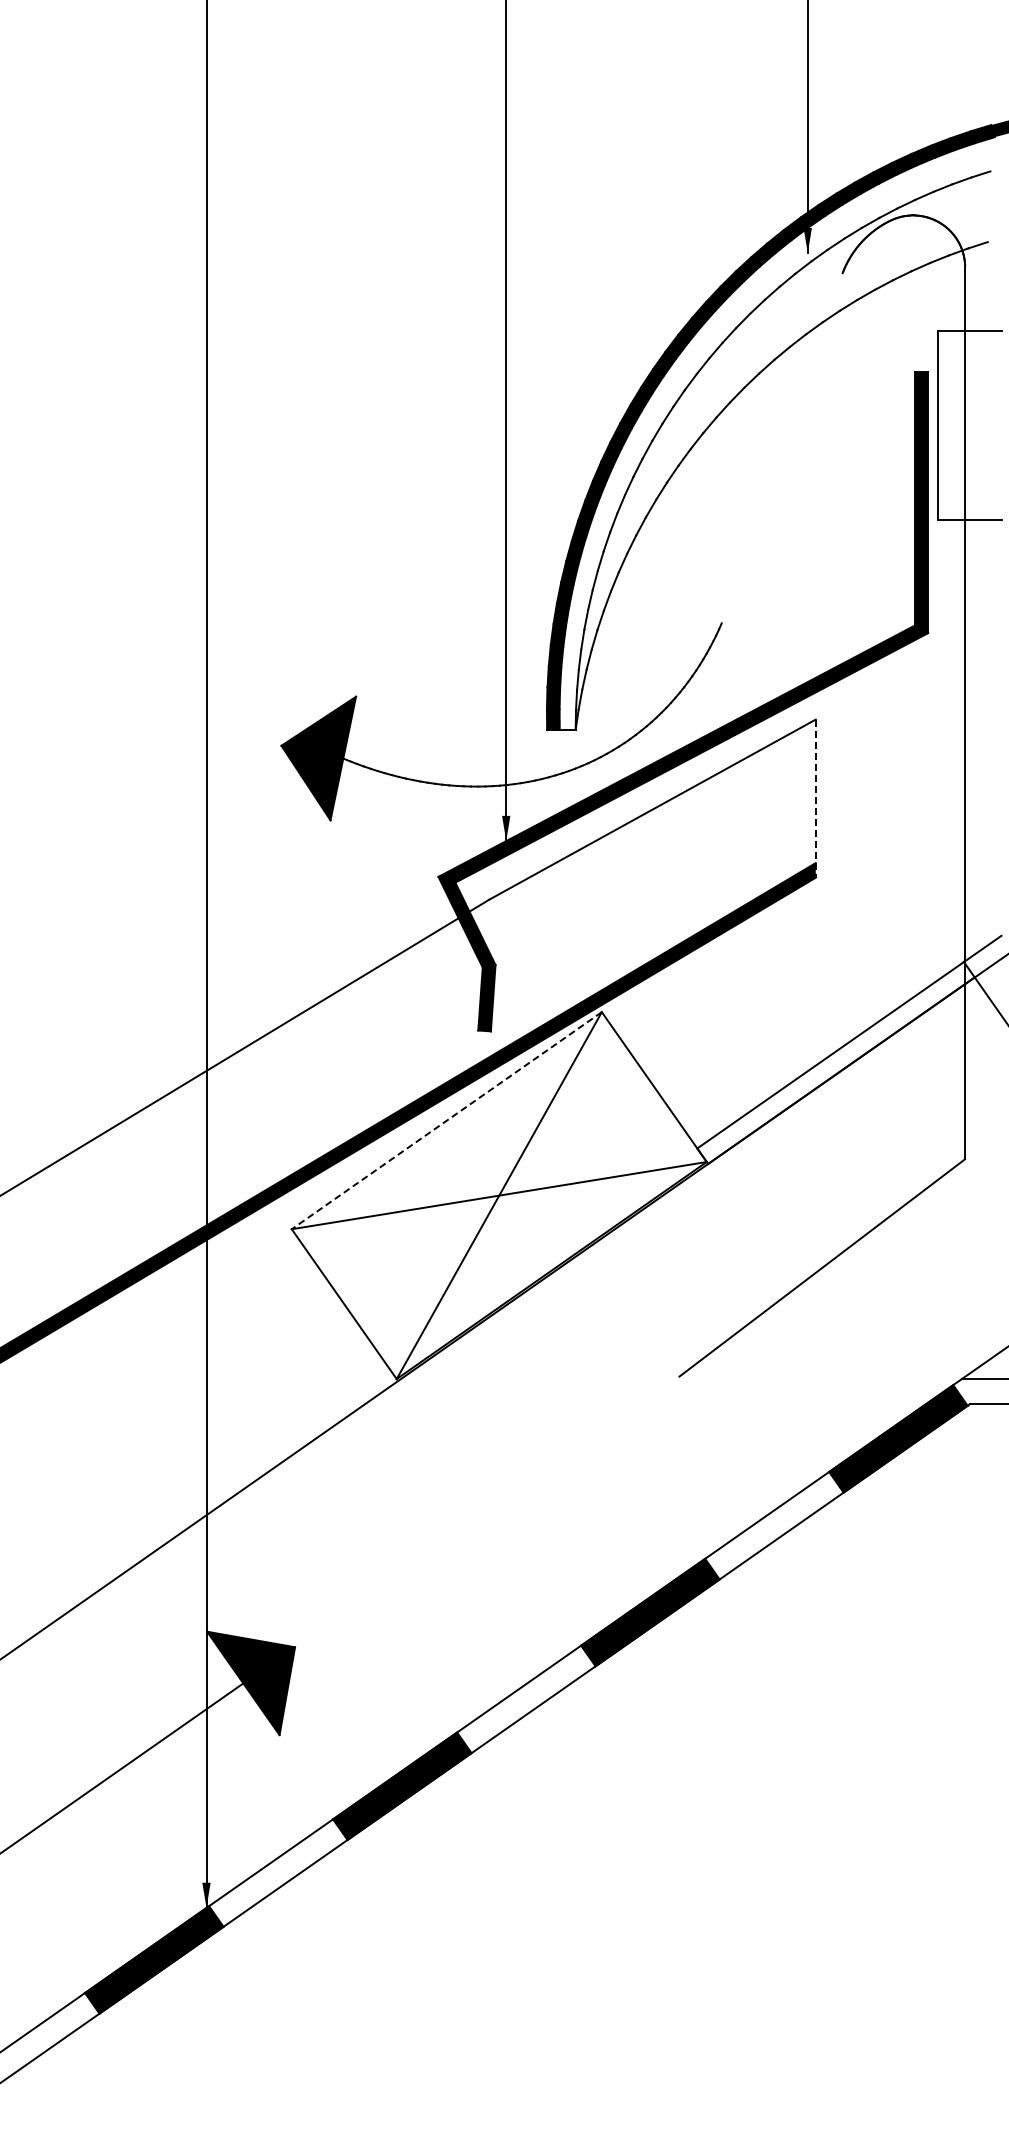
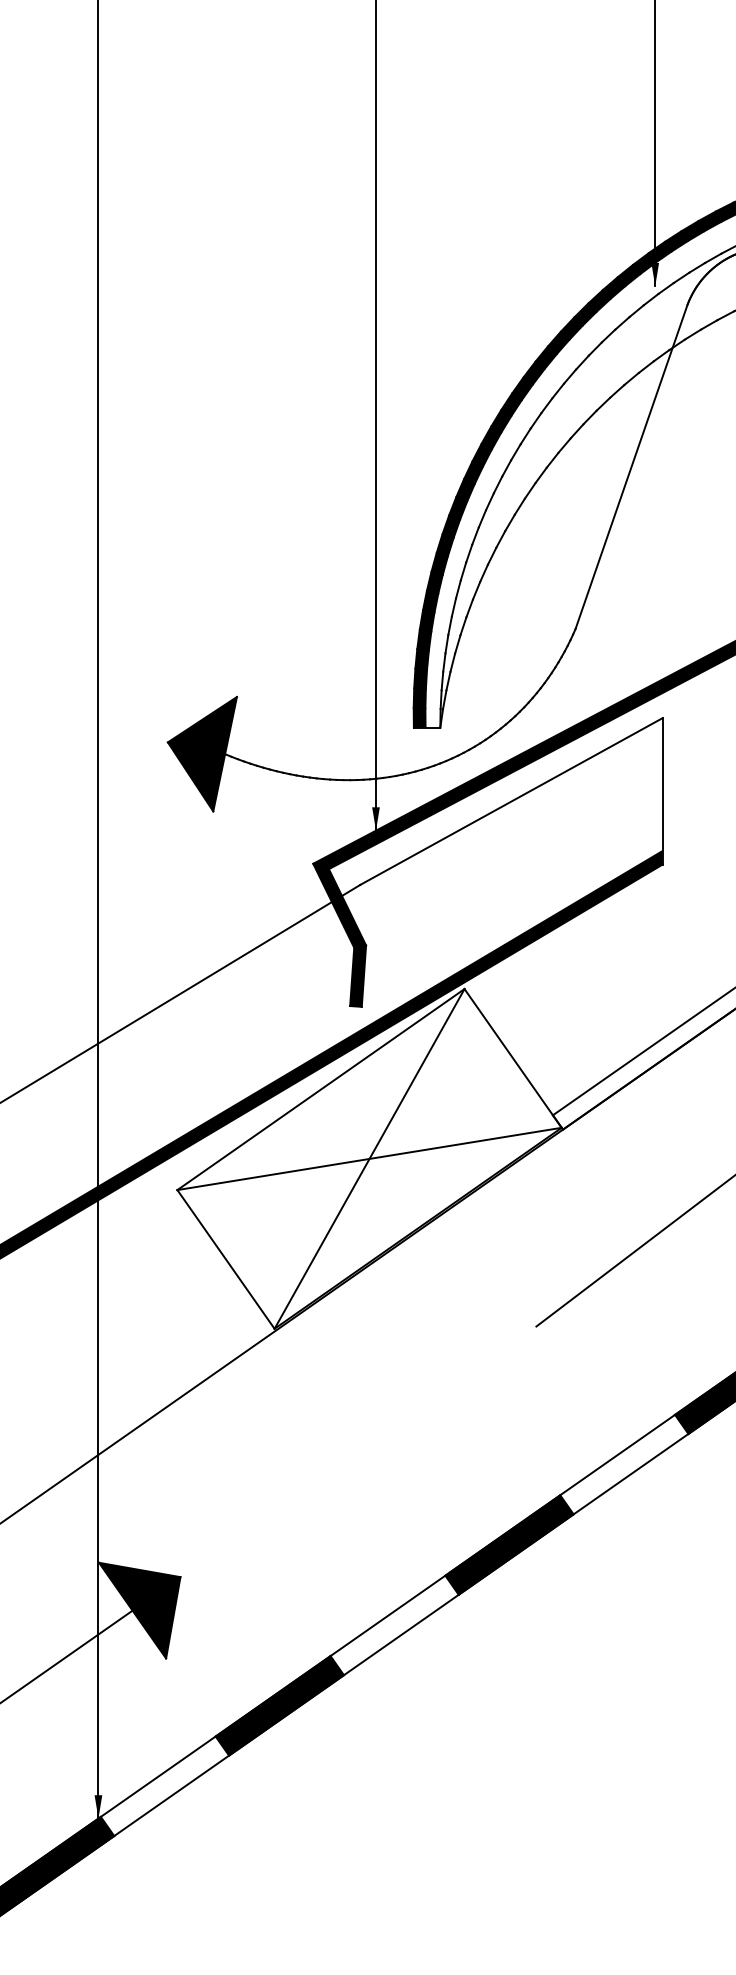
line: (781, 448) -> (630, 467), added
line: (815, 799) -> (662, 792), dashed -> solid
line: (446, 1120) -> (320, 1089), dashed -> solid

